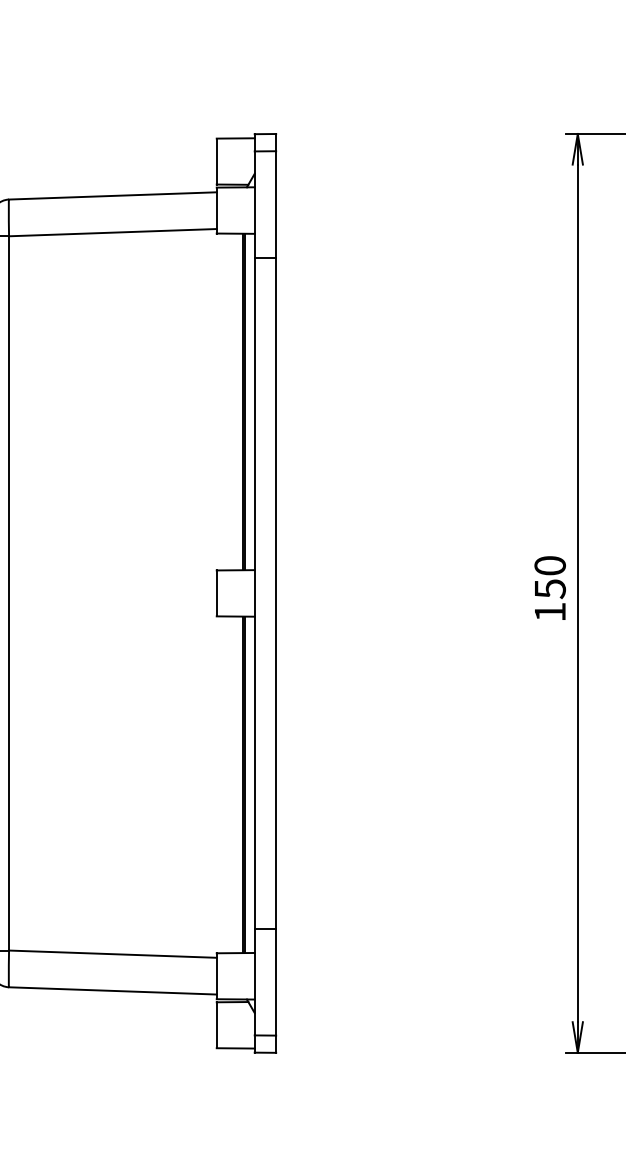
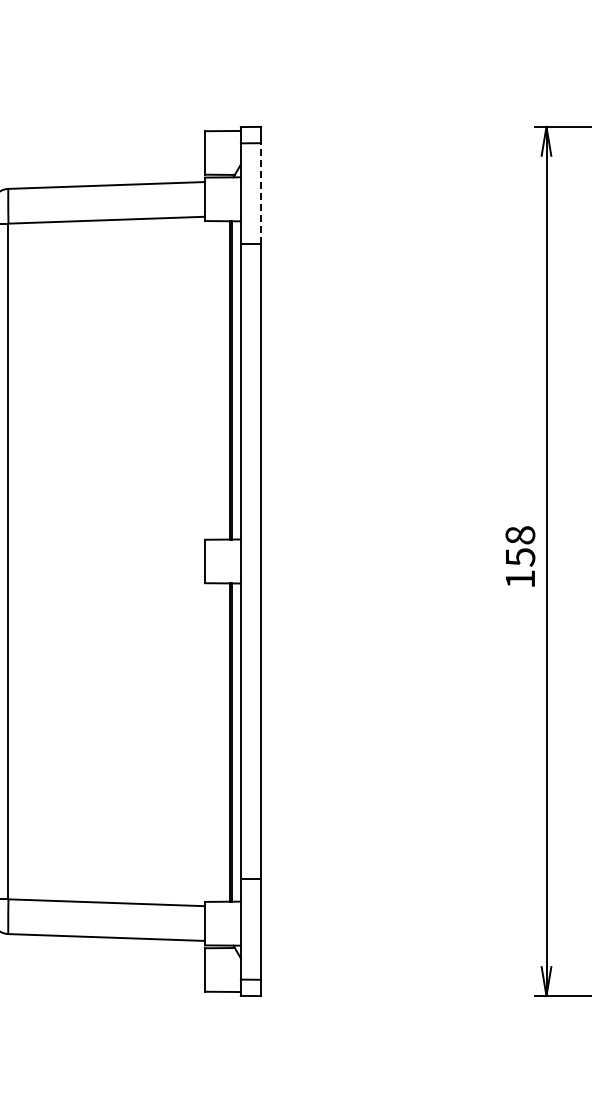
line: (276, 204) -> (261, 193), solid -> dashed
text: (550, 565) -> (520, 535), 150 -> 158

